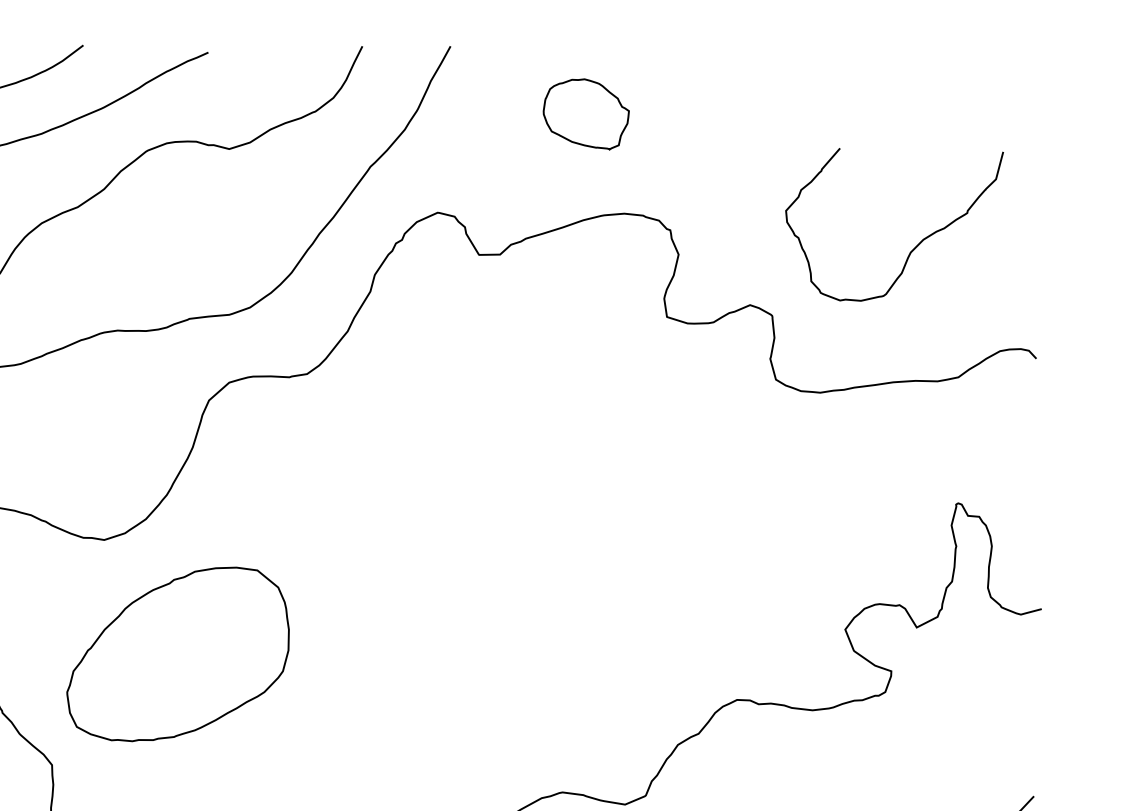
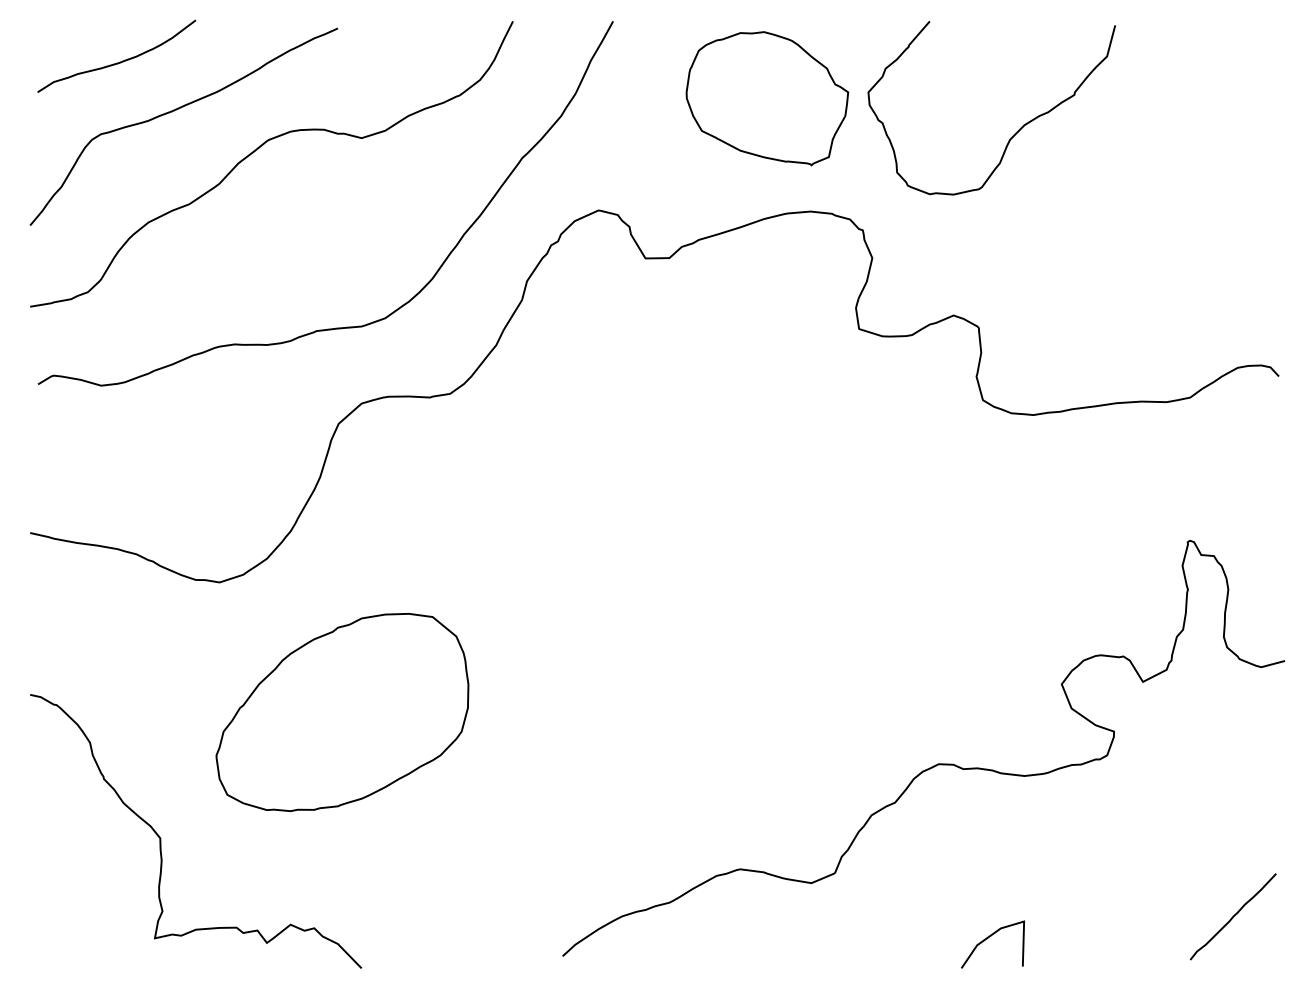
part: (586, 114) -> (767, 98), size x1.67
curve: (915, 246) -> (1015, 132), moved
part: (178, 654) -> (342, 712), moved

